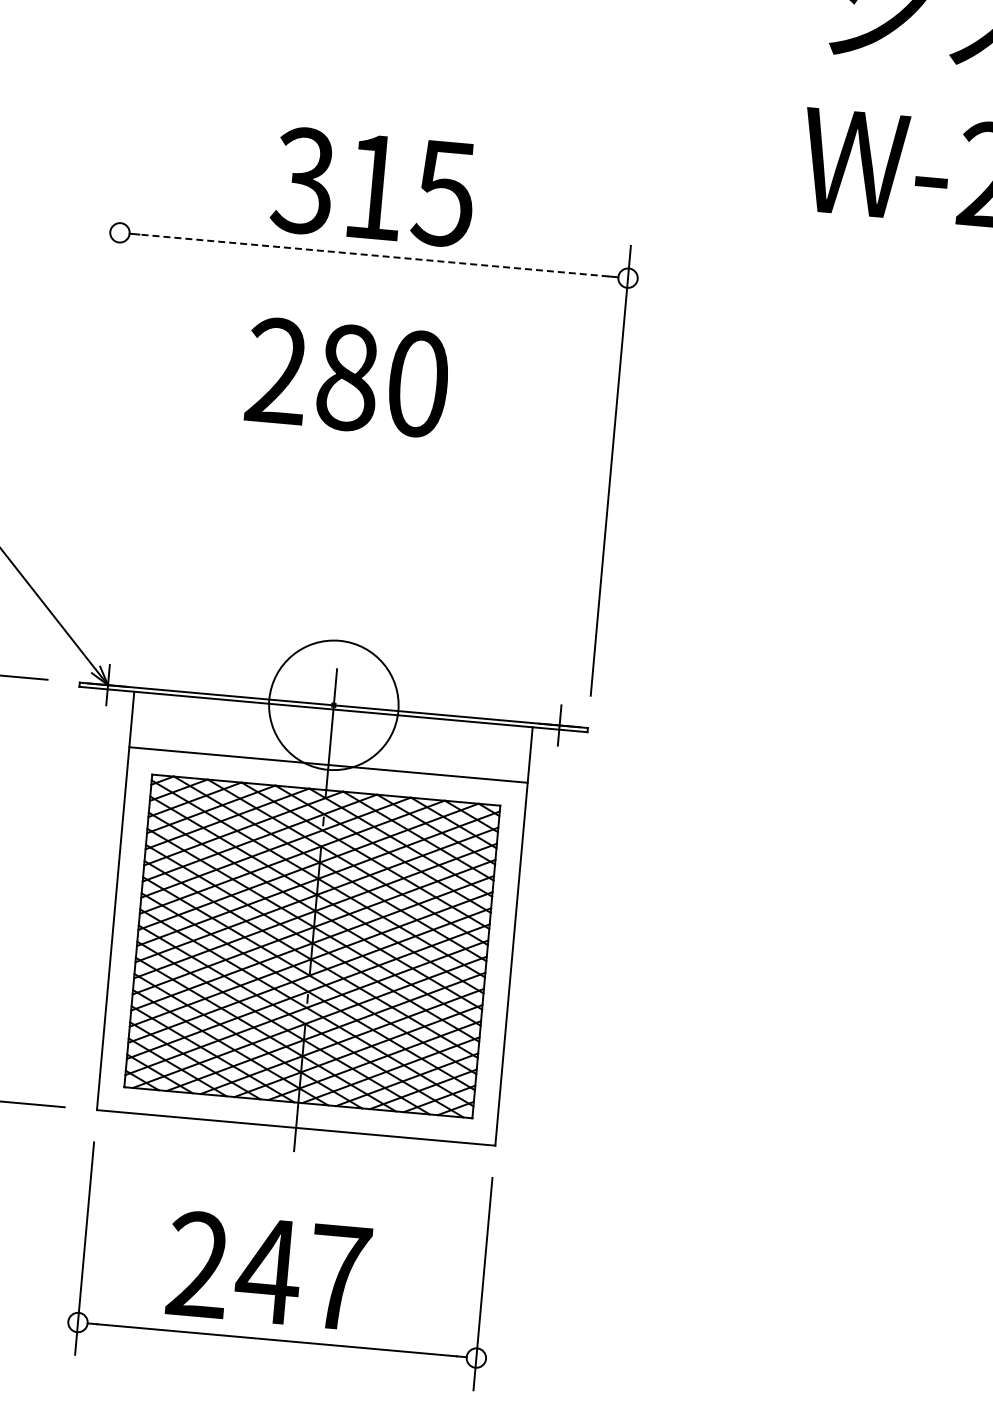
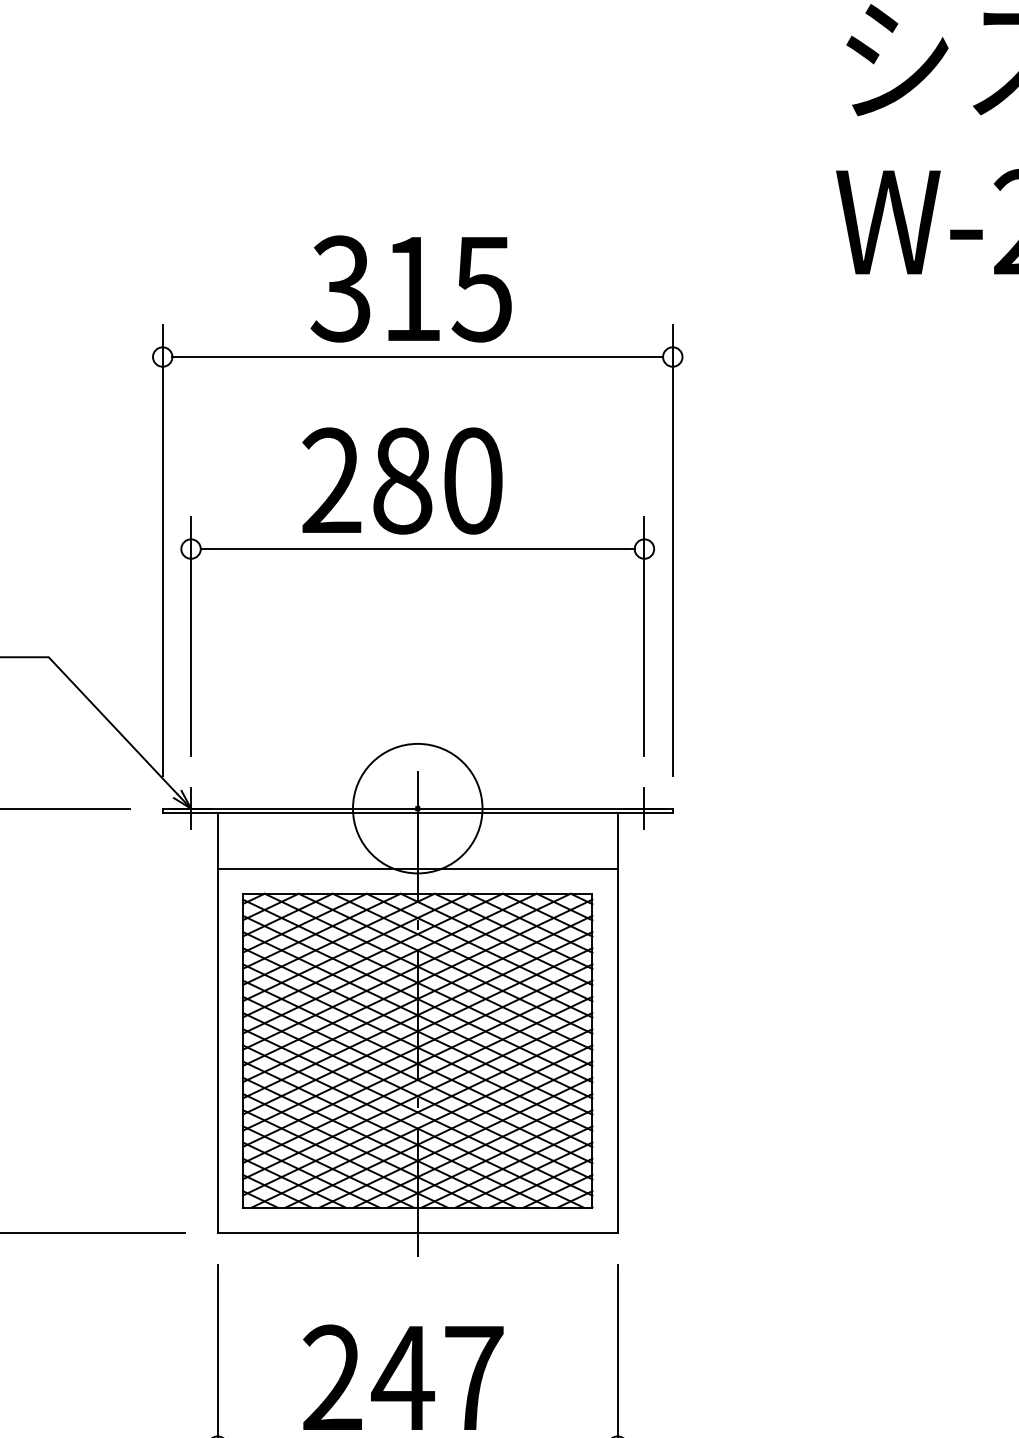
line: (373, 255) -> (417, 357), dashed -> solid
line: (102, 425) -> (162, 550), added
part: (356, 447) -> (417, 549), added

